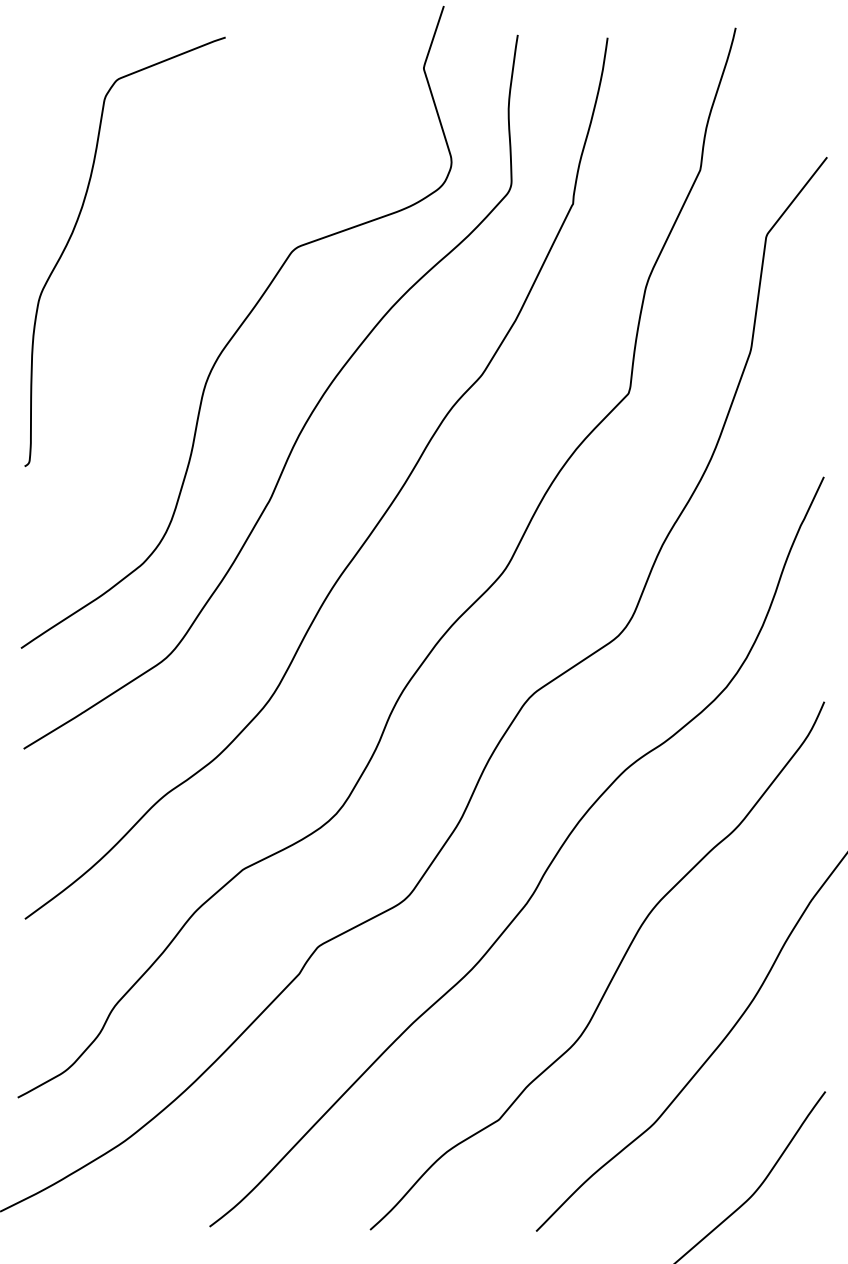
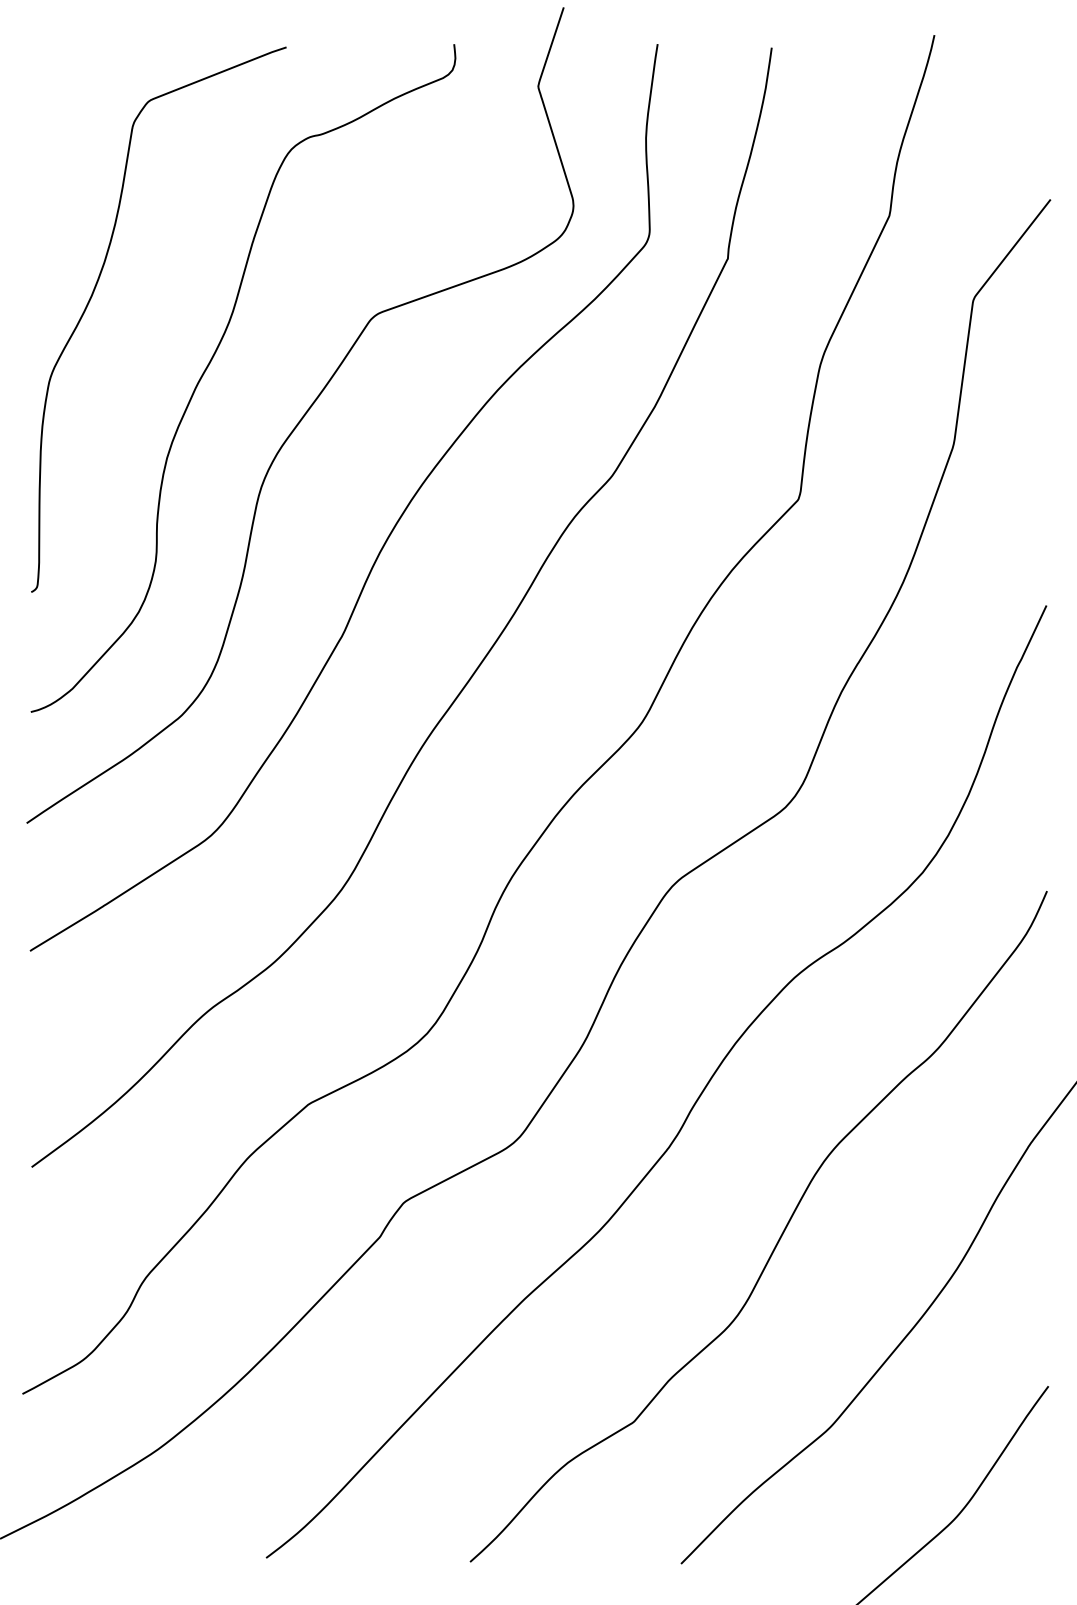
curve: (166, 285) -> (211, 362), added

